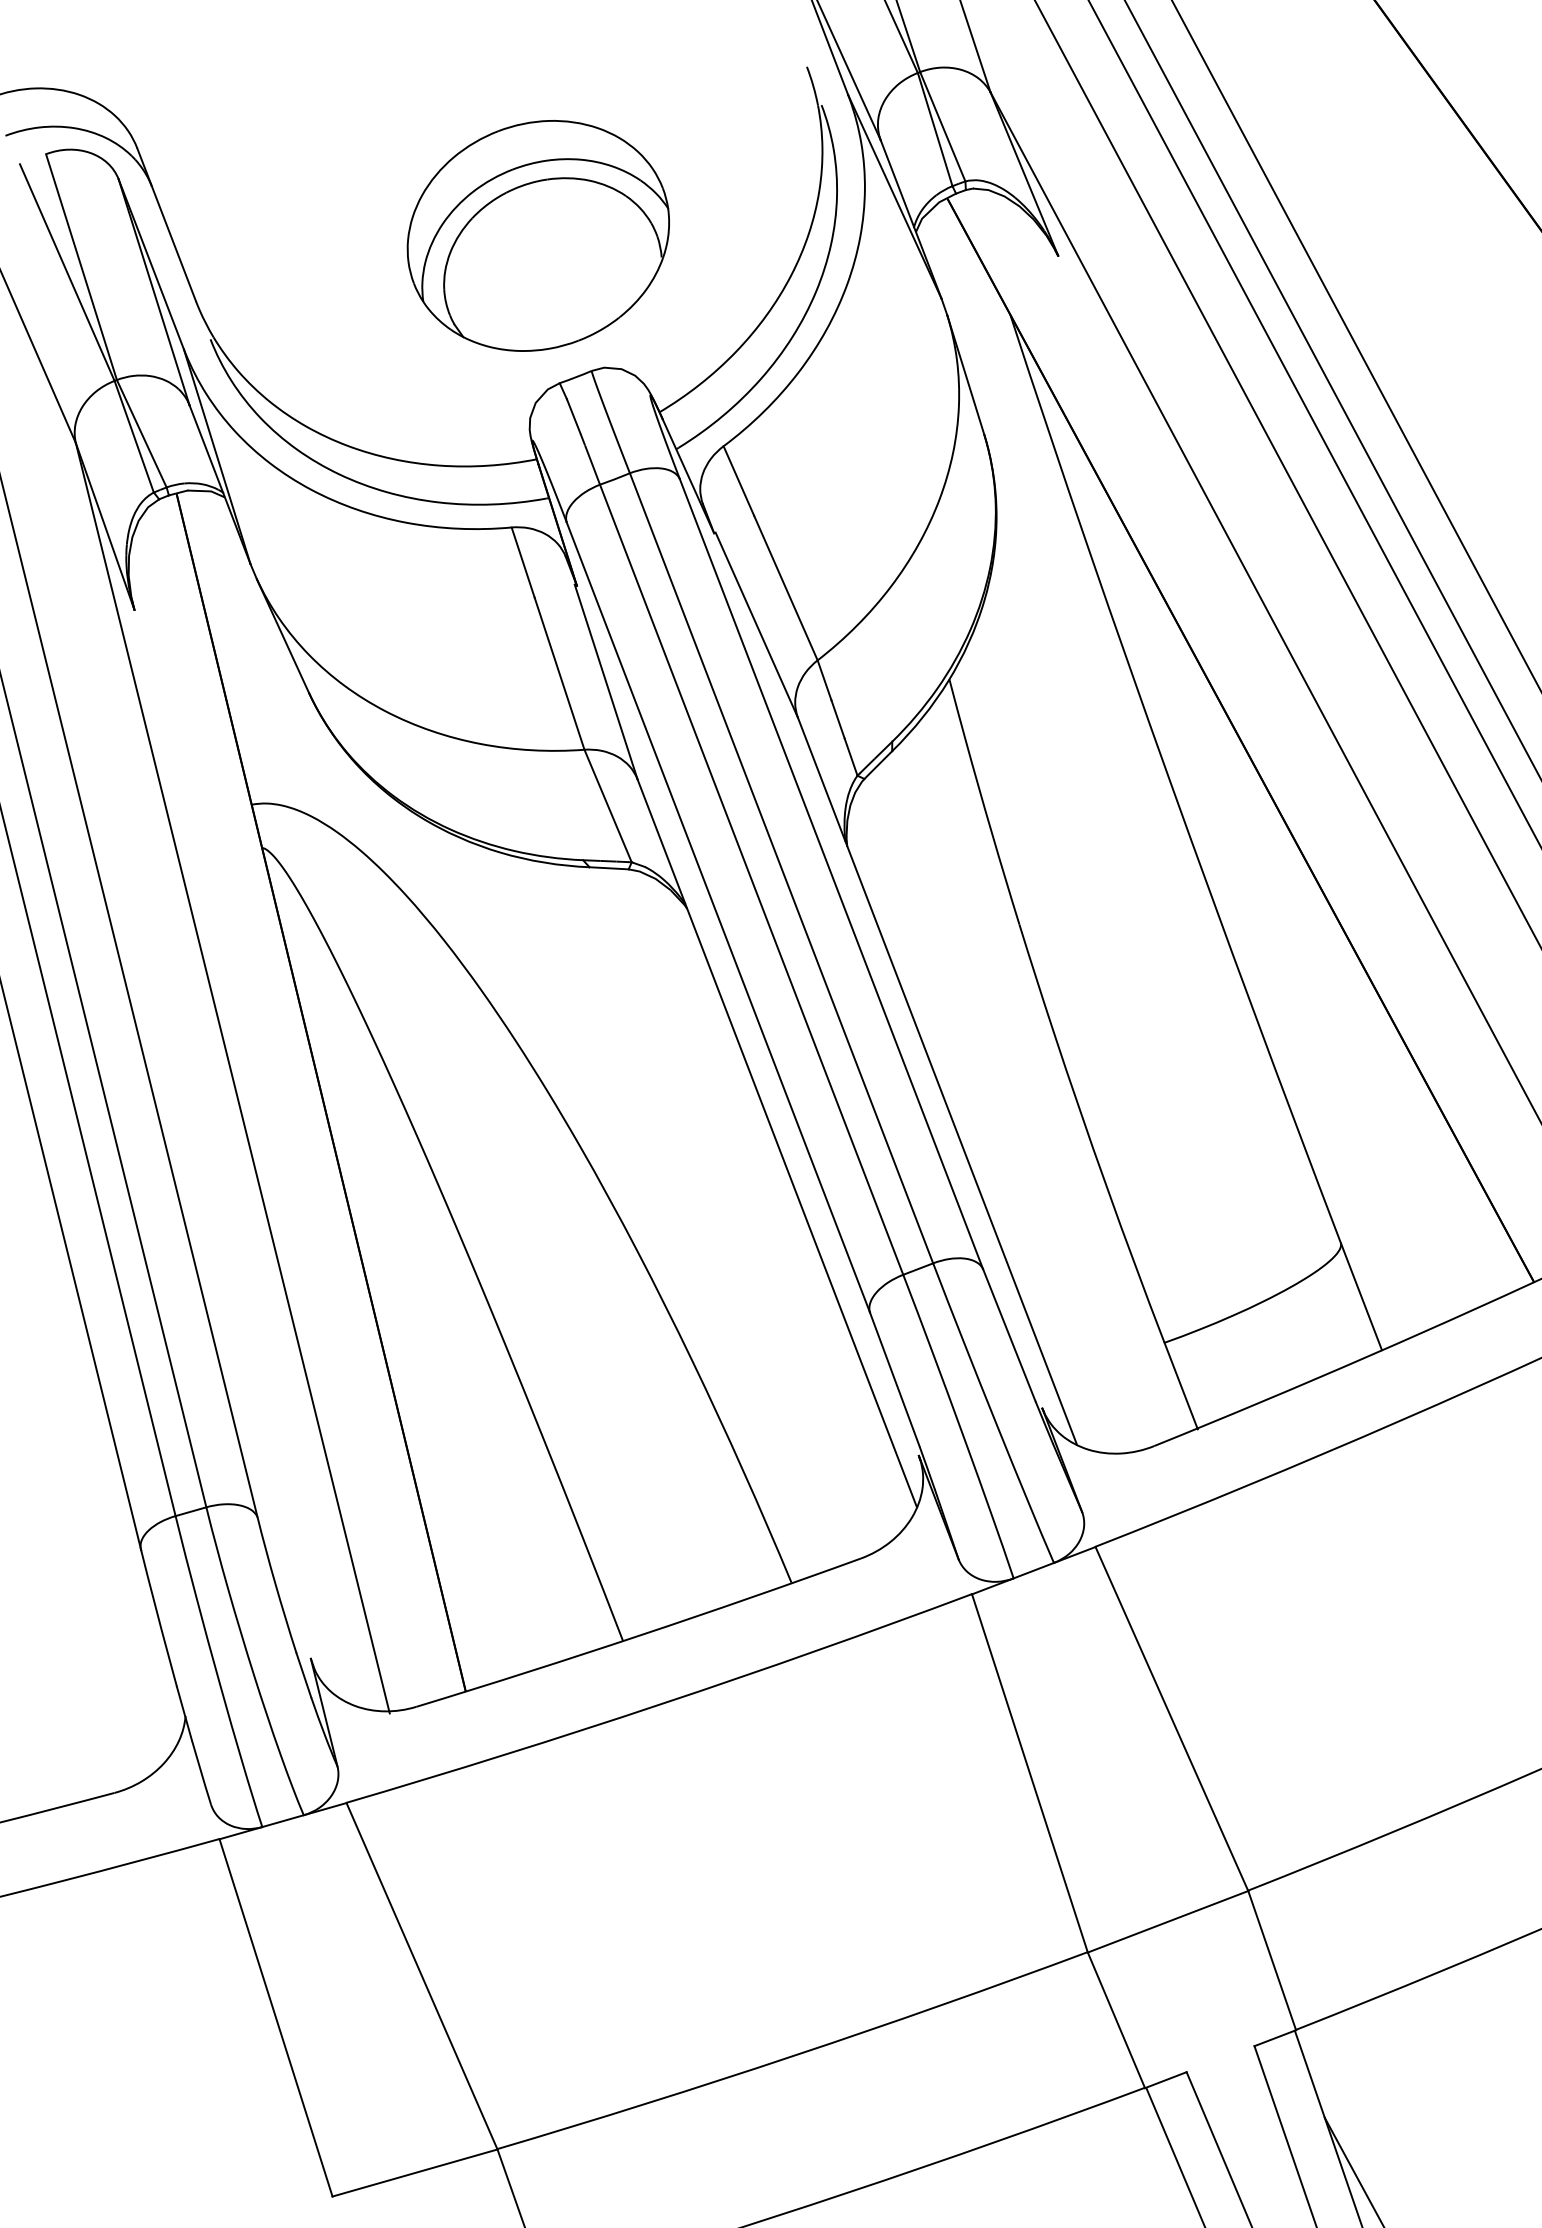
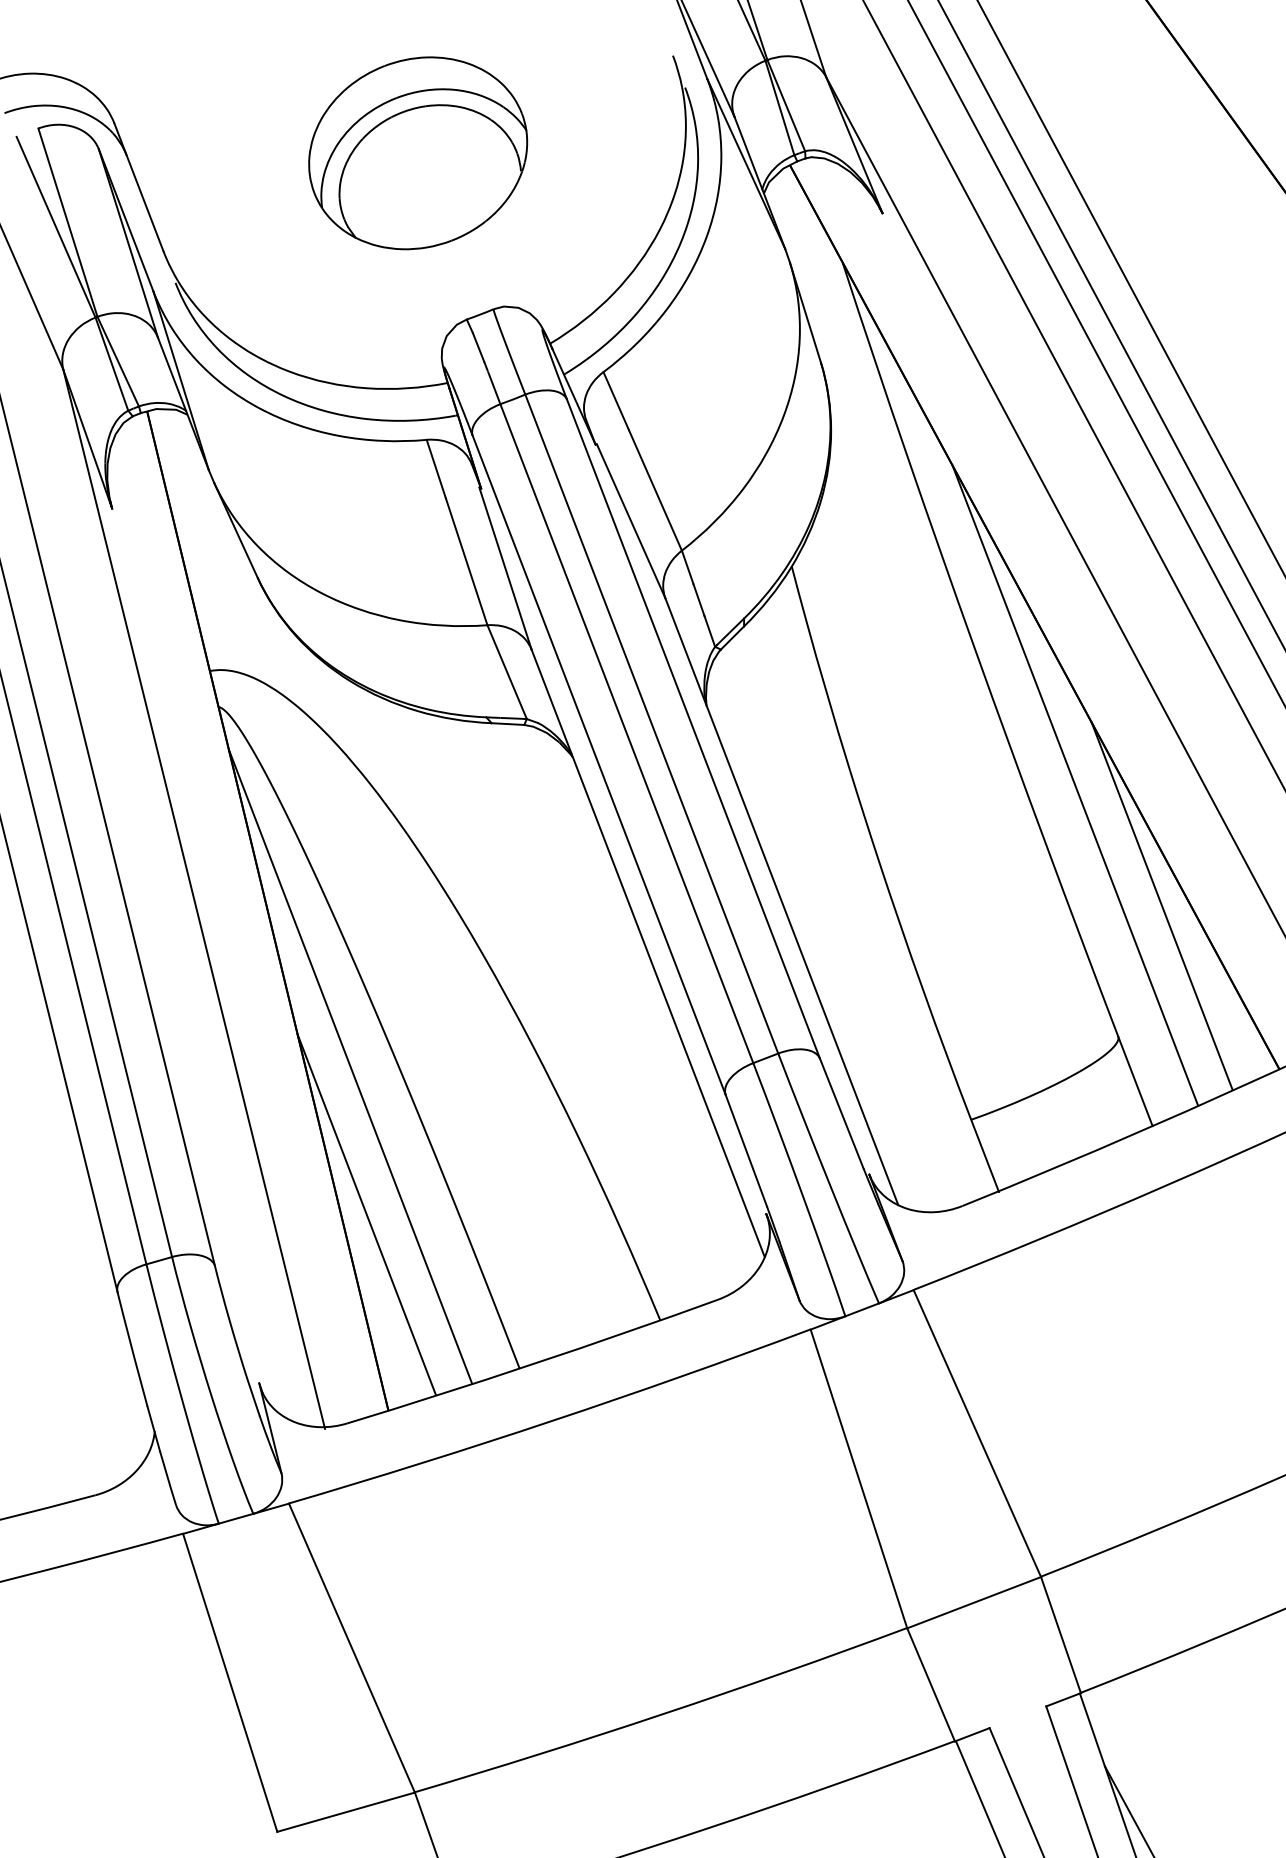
part: (537, 235) -> (417, 152), moved
line: (1289, 941) -> (1075, 785), added
line: (1393, 1086) -> (1162, 906), added
line: (420, 1278) -> (350, 1066), added
line: (439, 1456) -> (366, 1214), added

